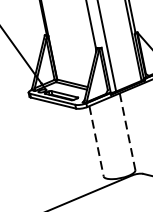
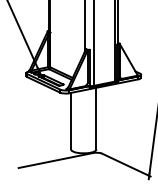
line: (127, 131) -> (96, 118), dashed -> solid
line: (97, 141) -> (71, 121), dashed -> solid

